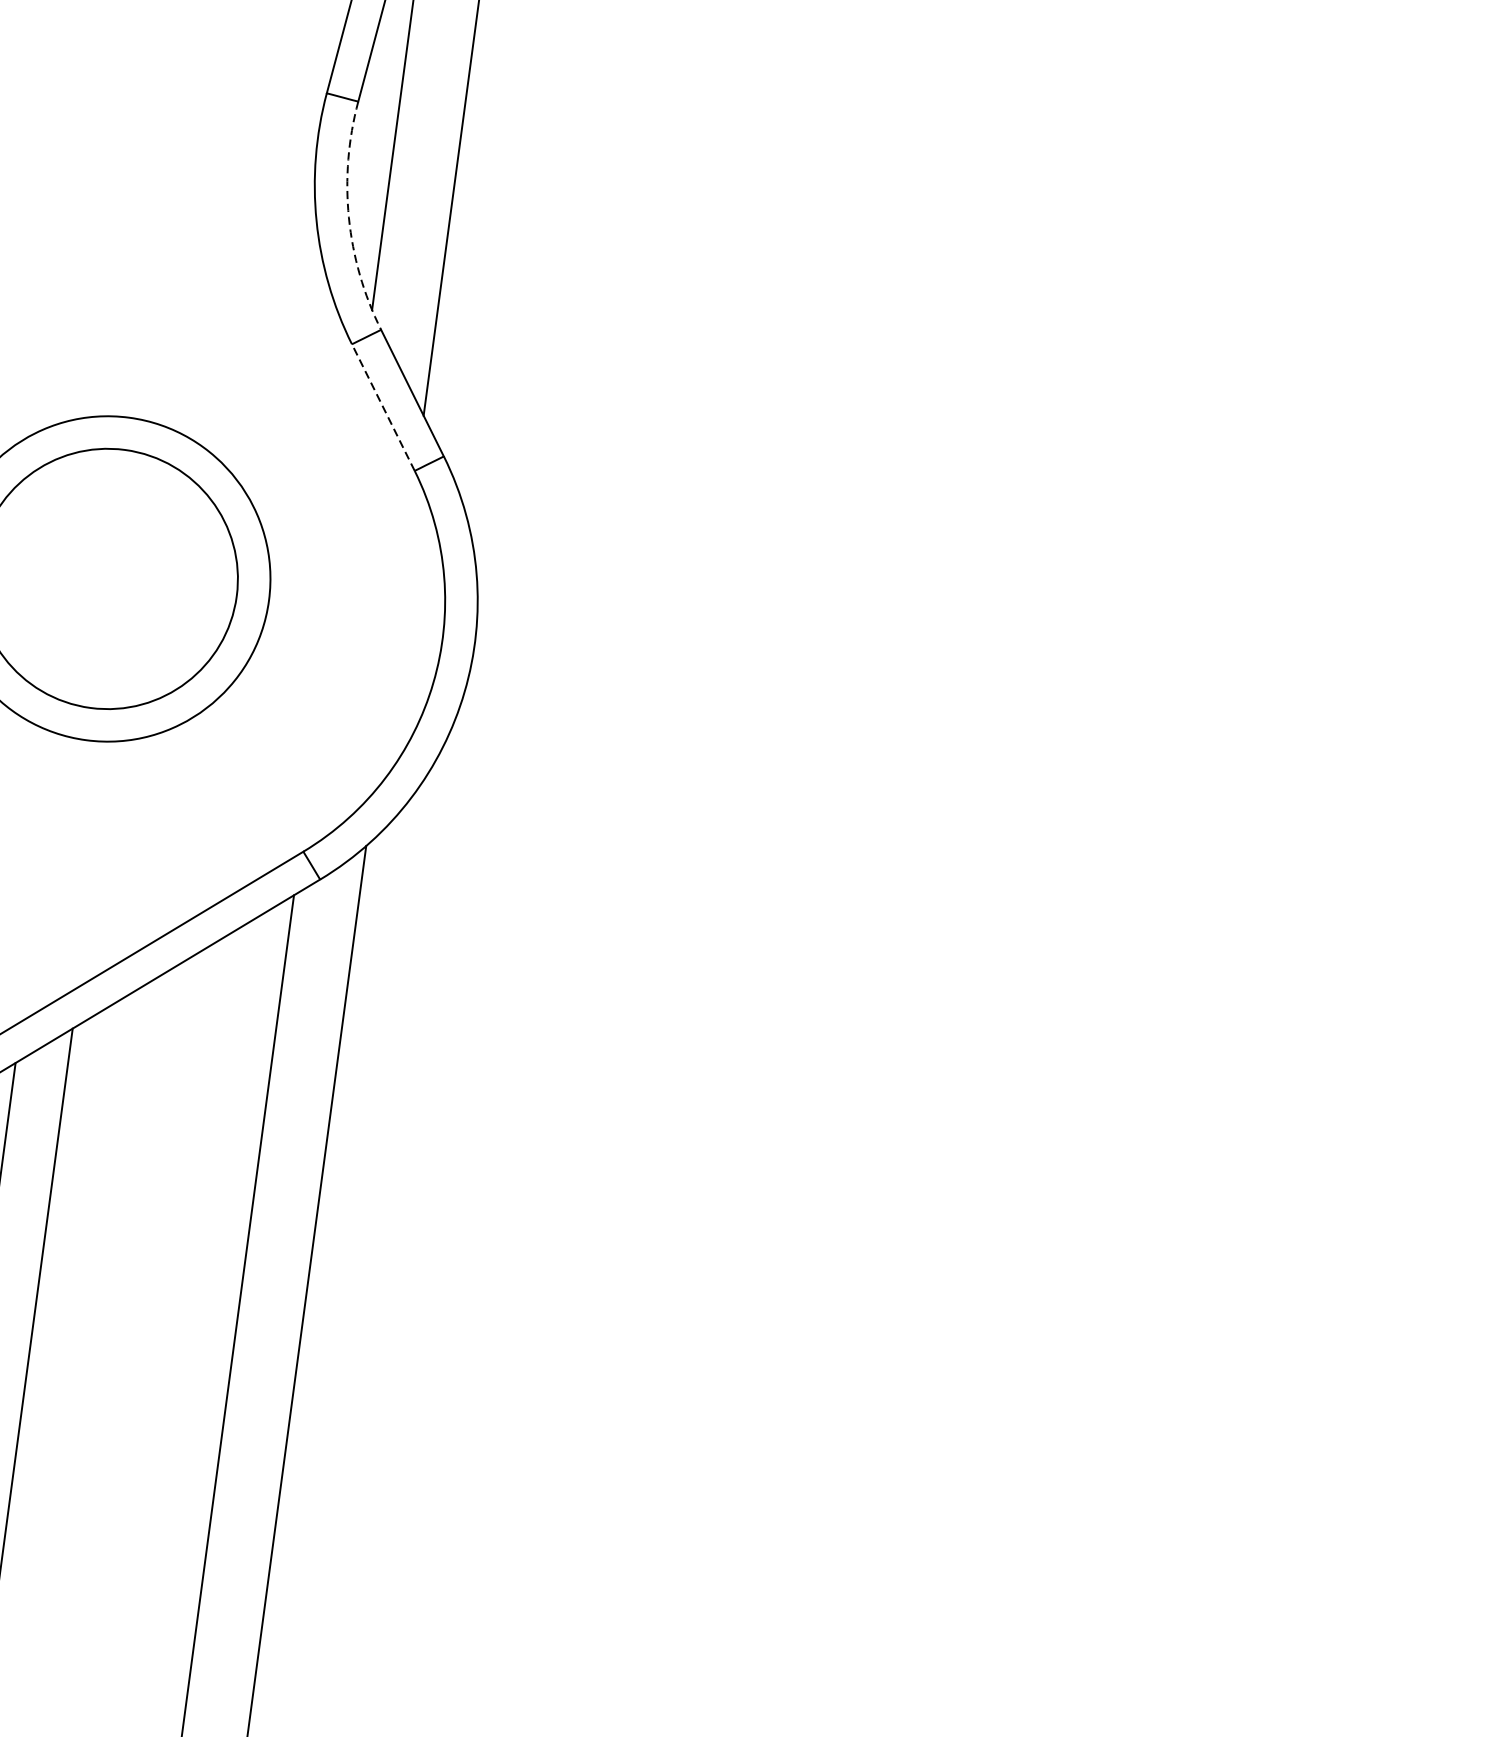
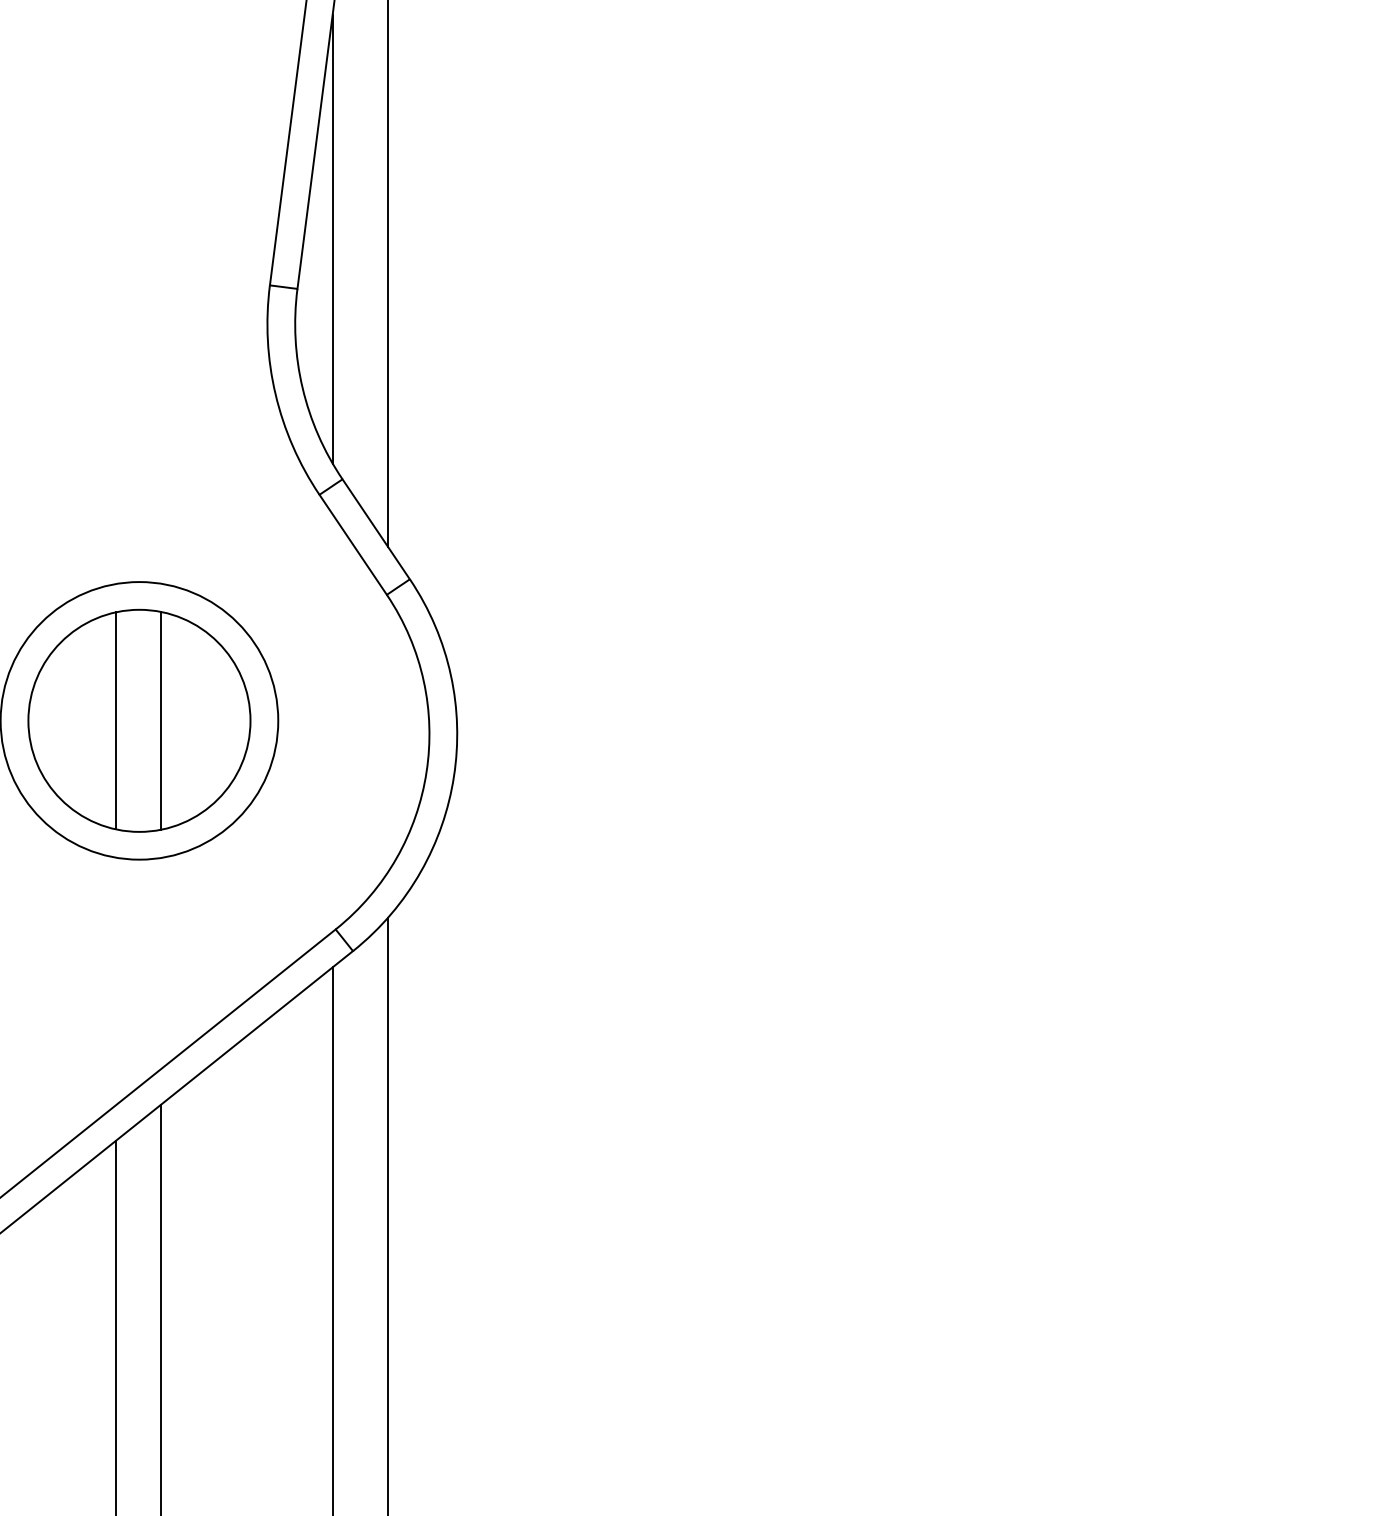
arc: (348, 218) -> (302, 388), dashed -> solid
line: (382, 407) -> (352, 544), dashed -> solid
line: (81, 574) -> (116, 720), added
line: (132, 581) -> (160, 720), added

